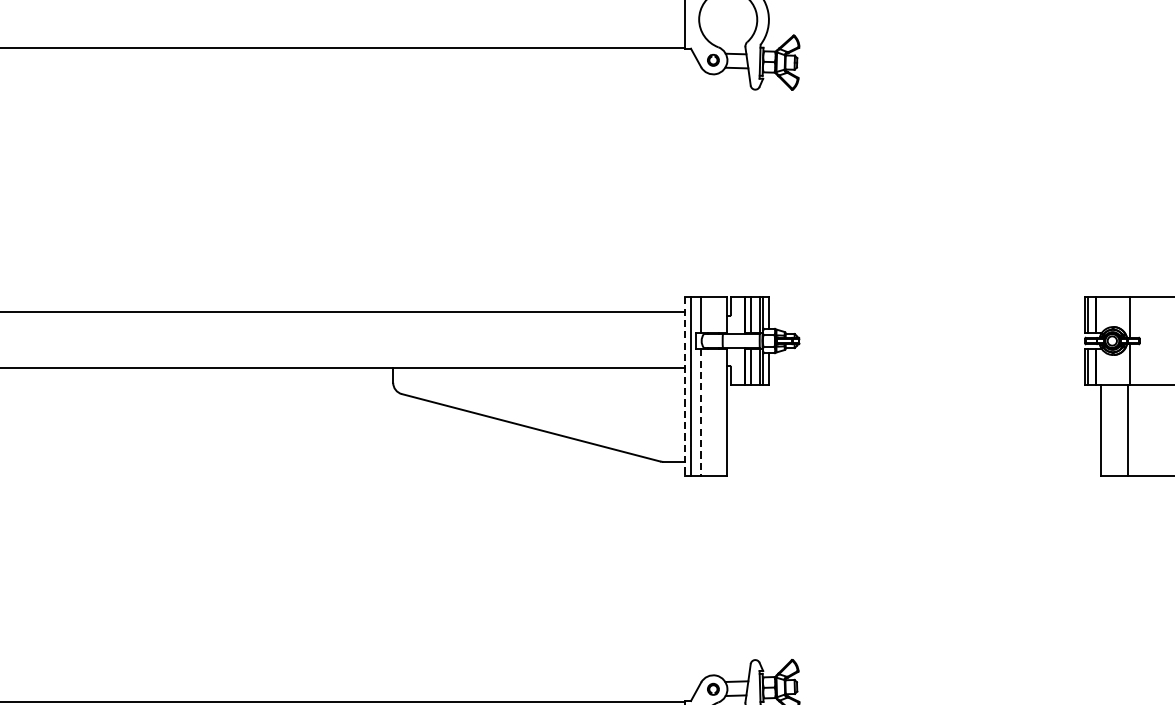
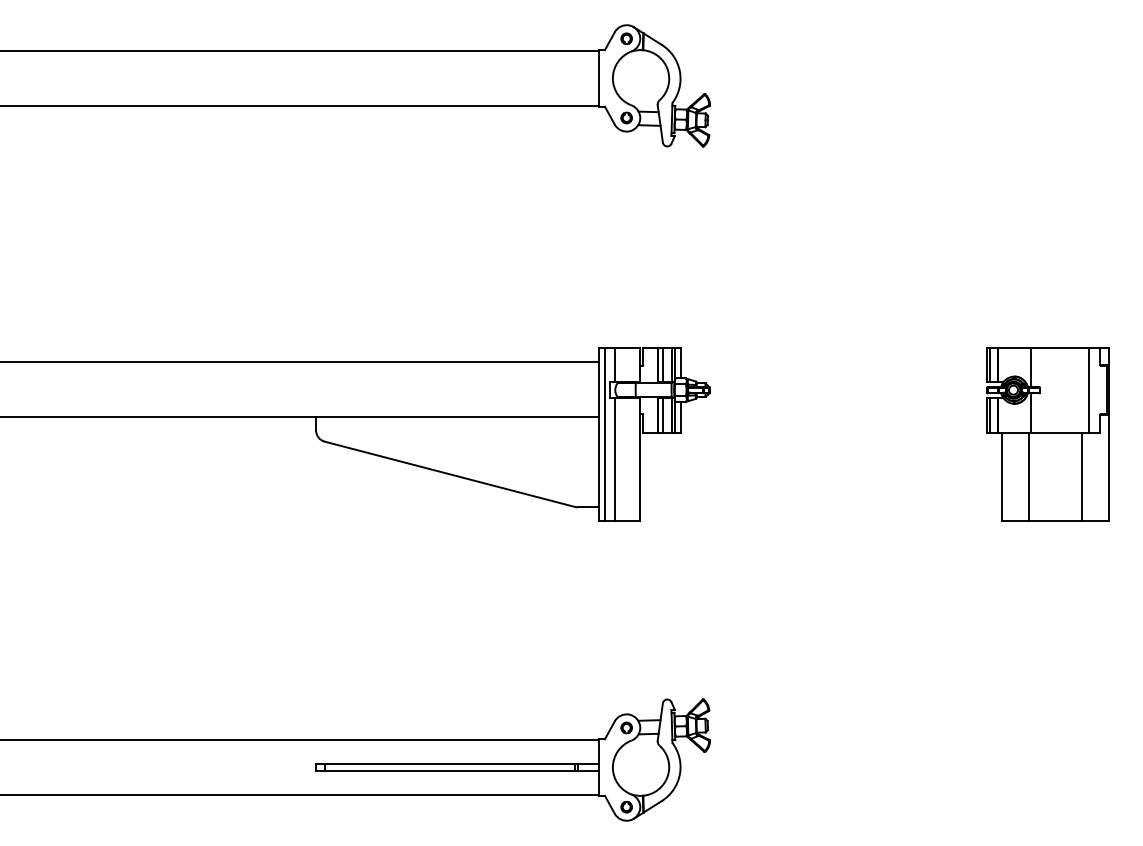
line: (685, 386) -> (599, 434), dashed -> solid
line: (700, 413) -> (614, 460), dashed -> solid

